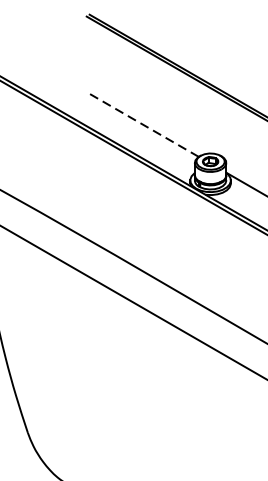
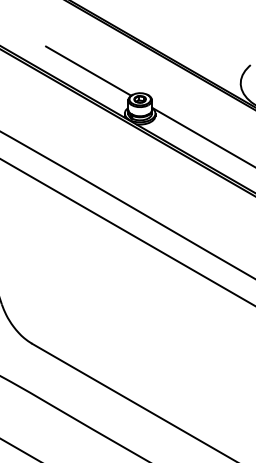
line: (142, 123) -> (88, 70), dashed -> solid

